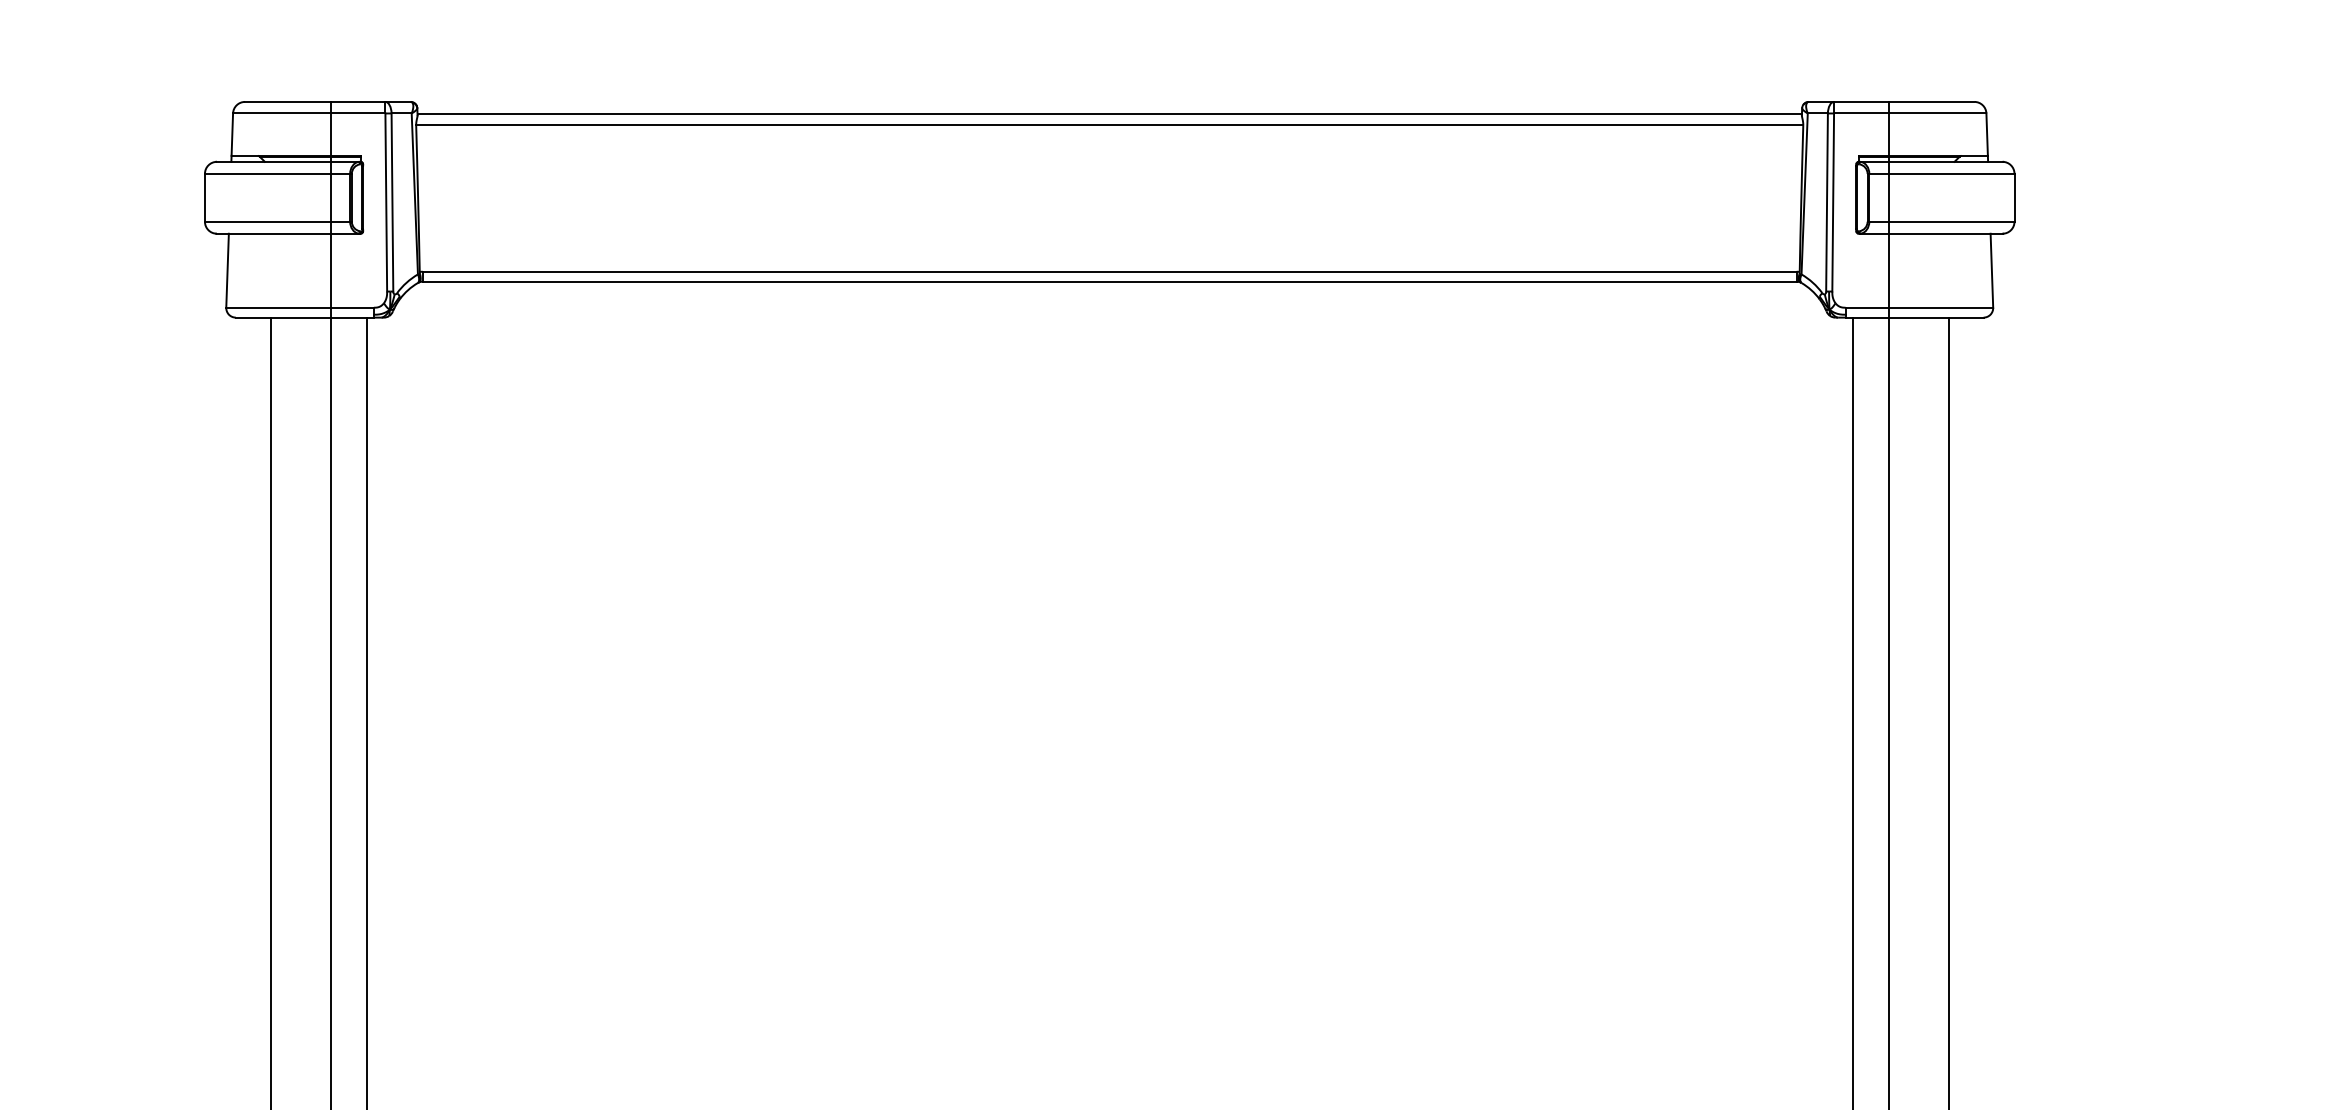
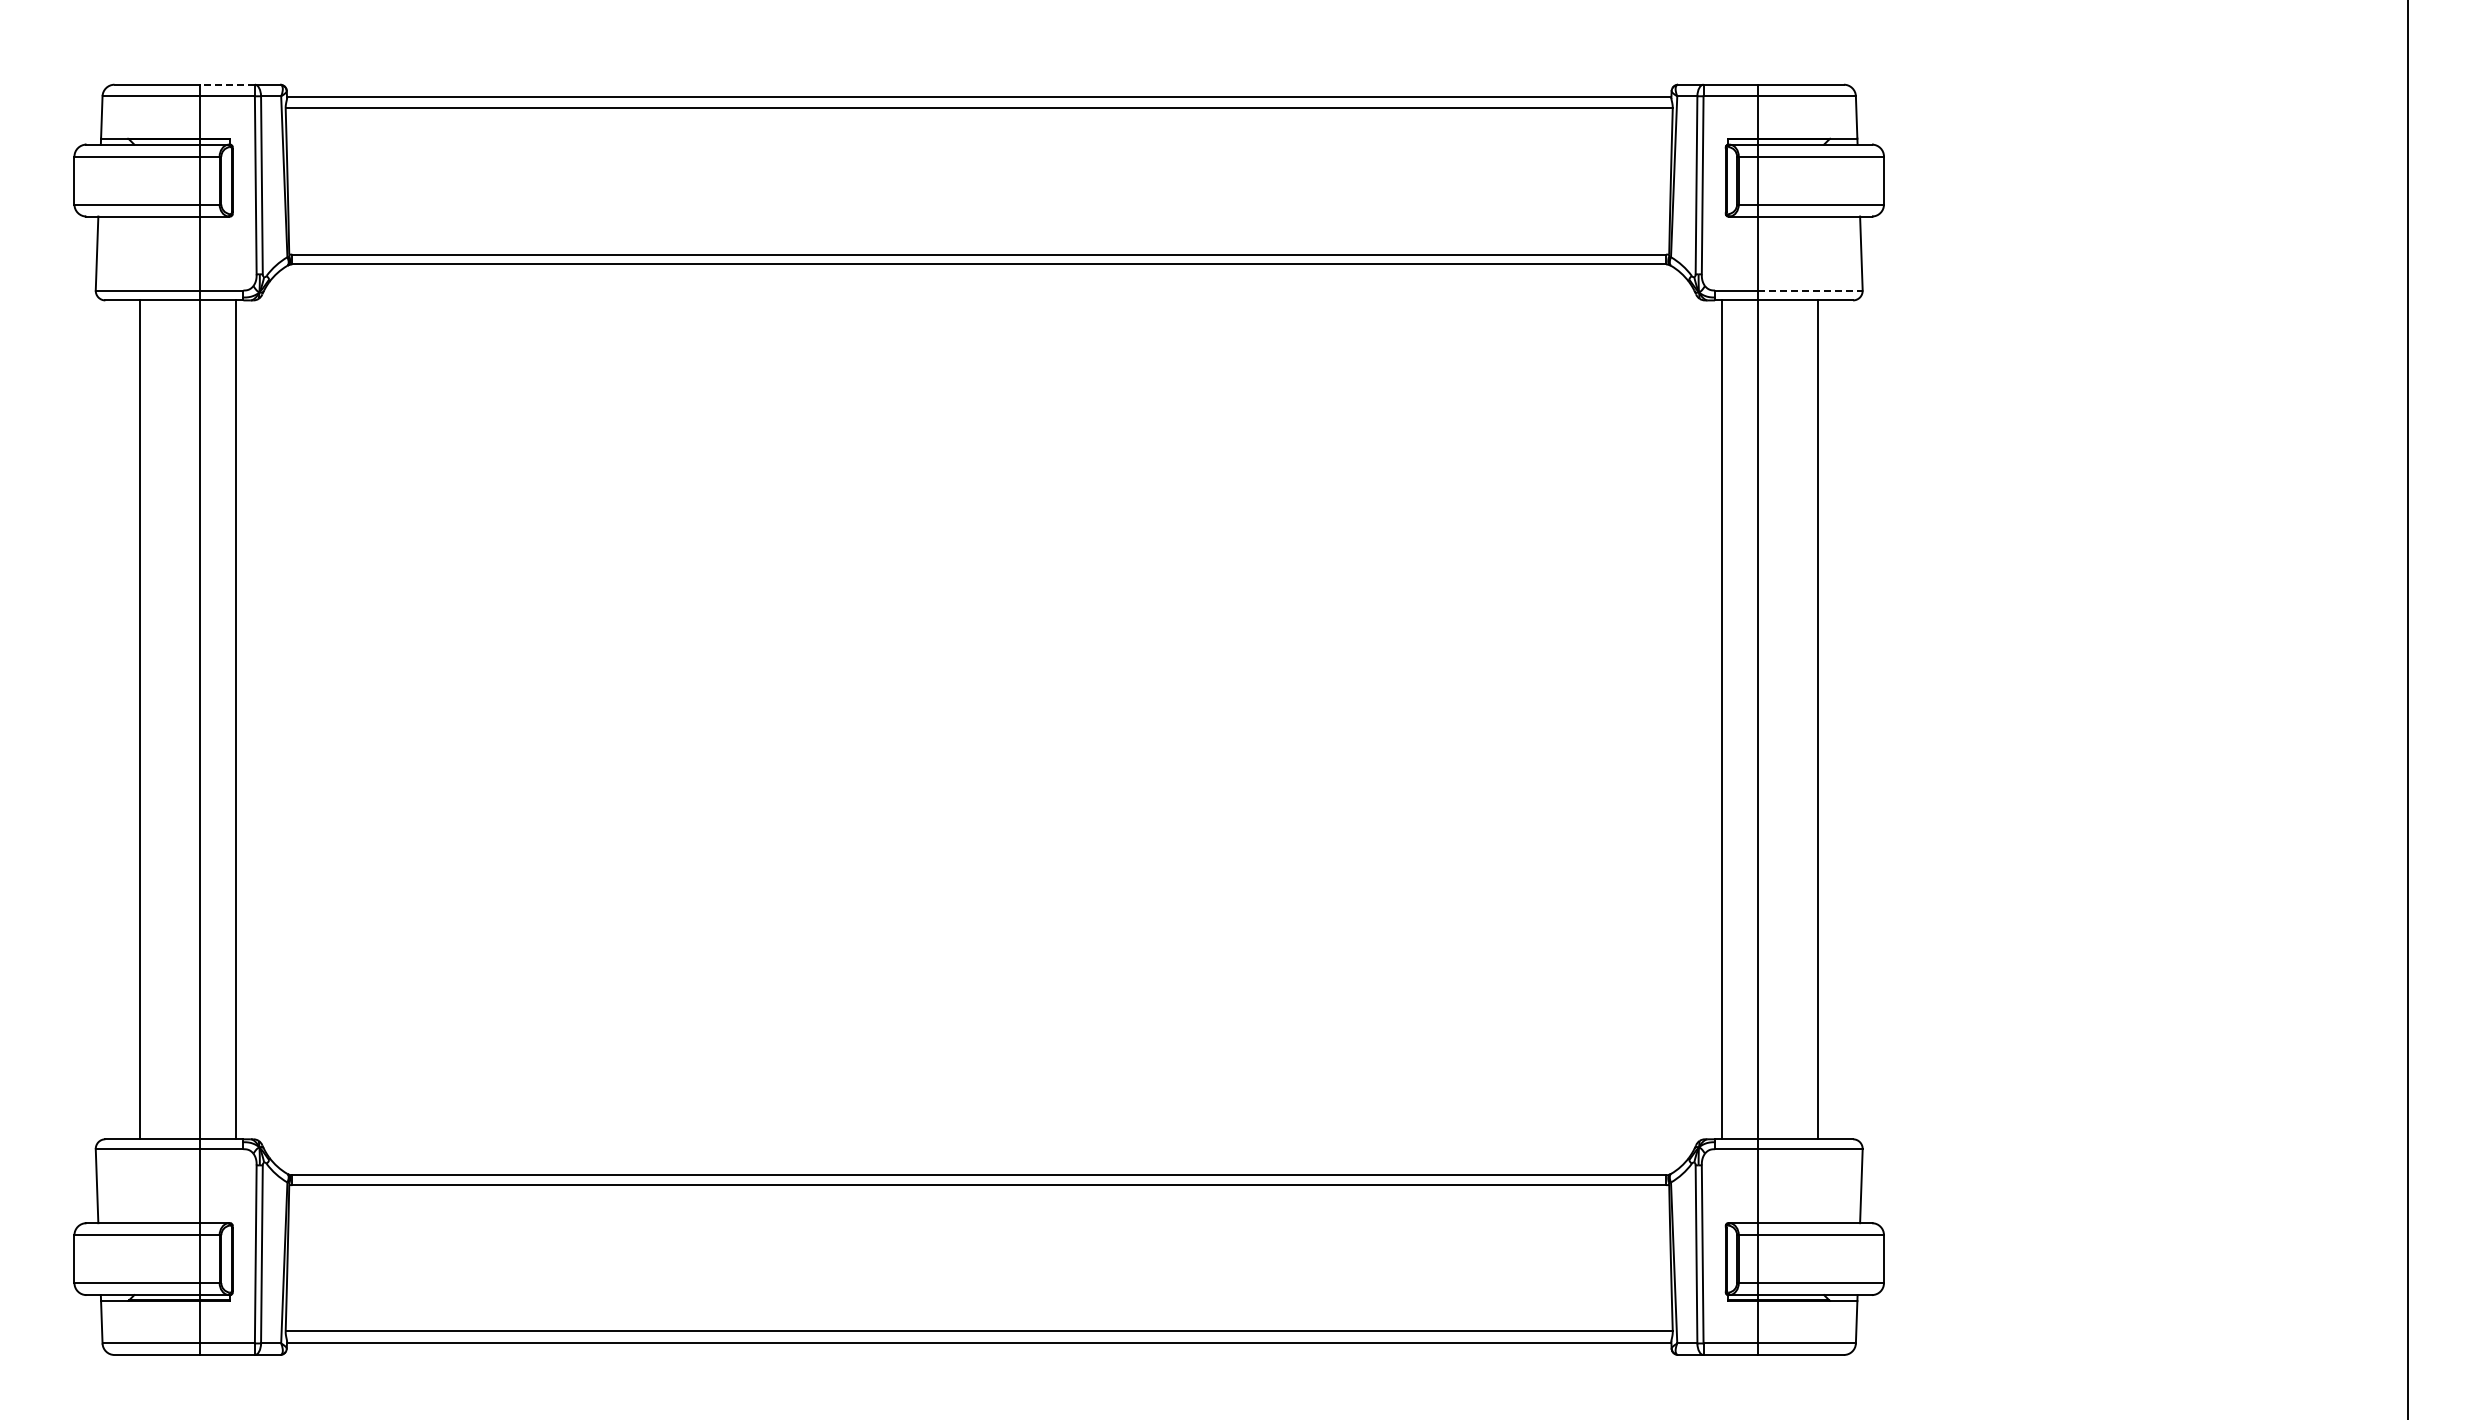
line: (358, 101) -> (227, 84), solid -> dashed
line: (1941, 307) -> (1810, 290), solid -> dashed

